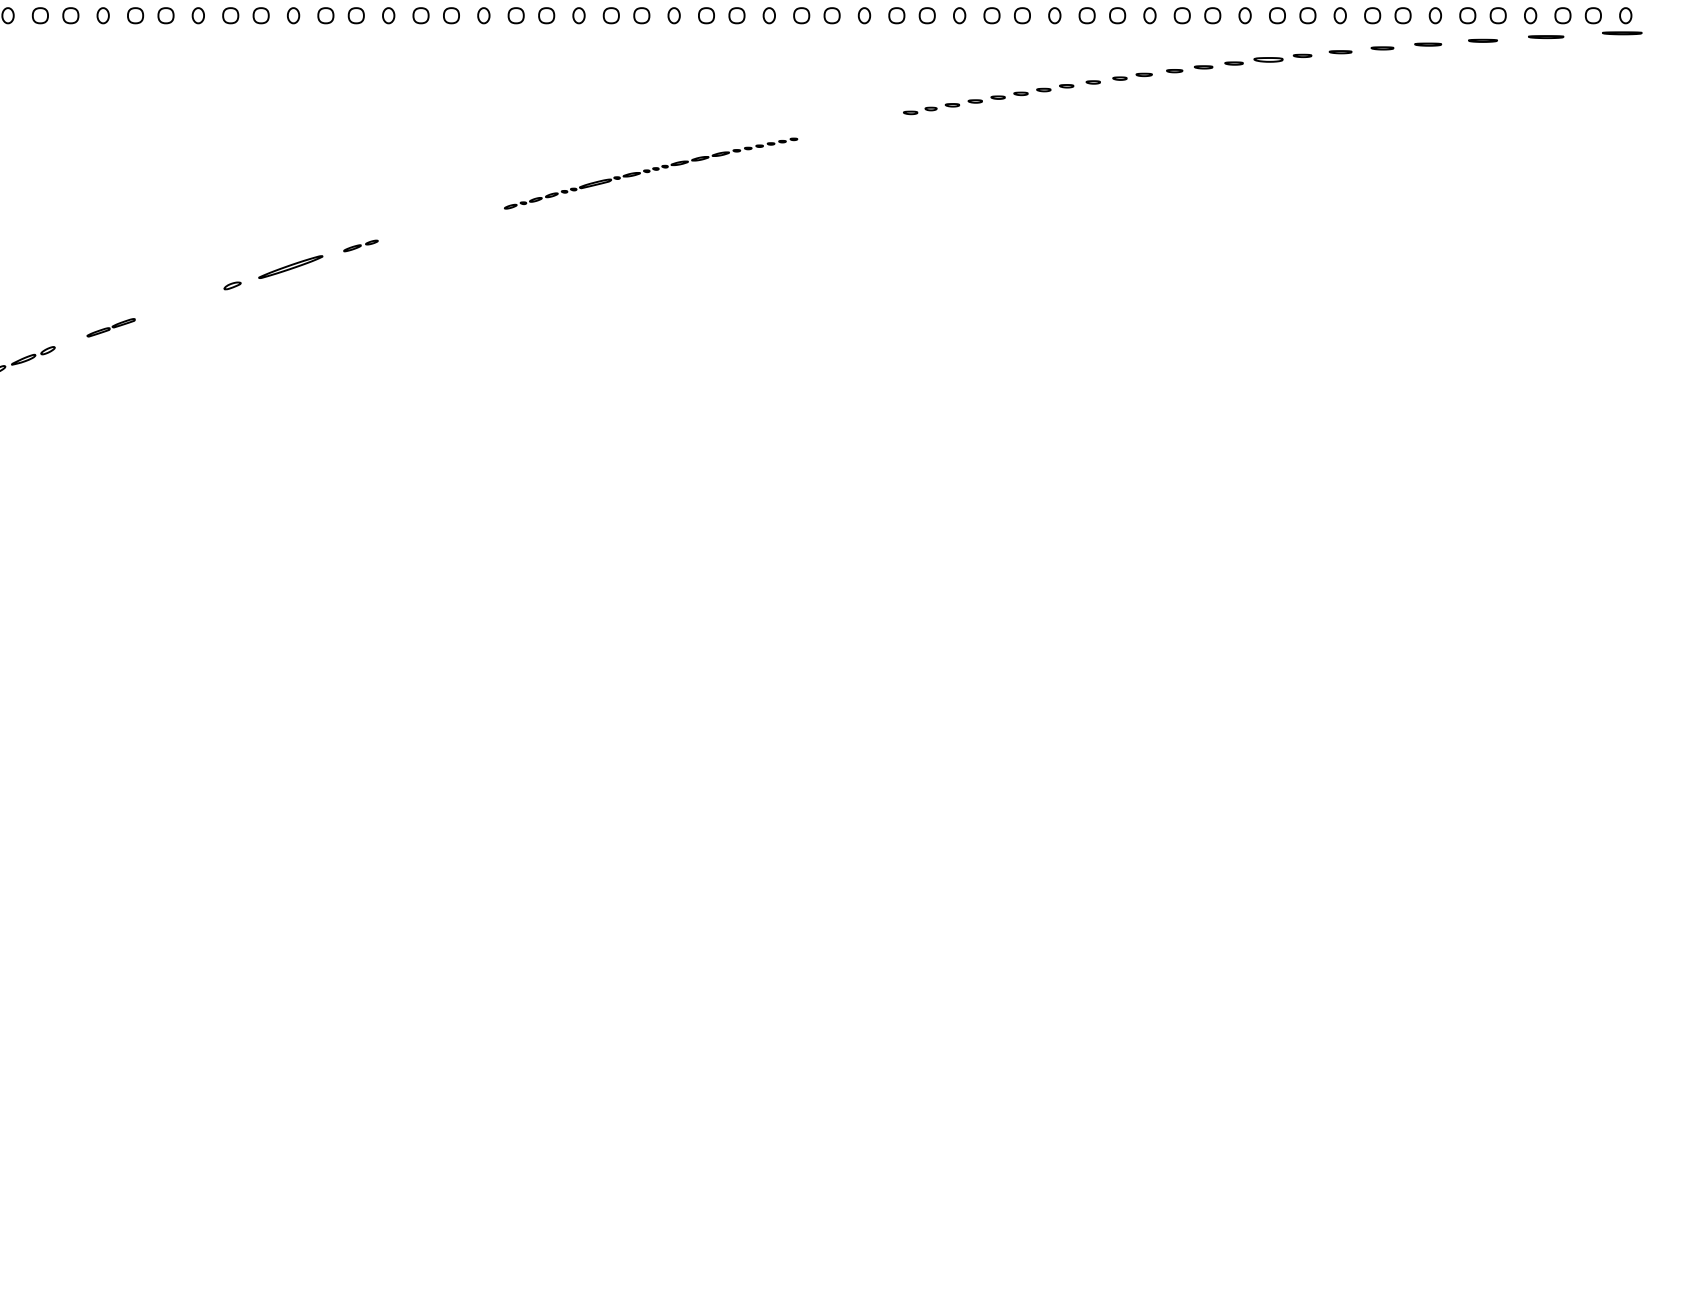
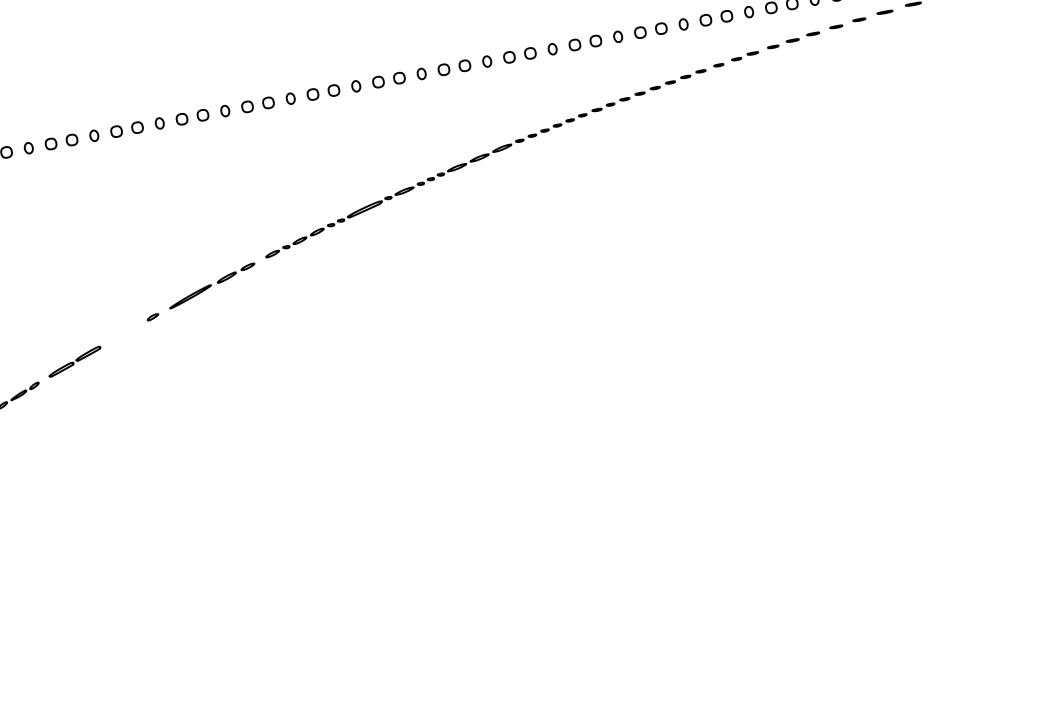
part: (1267, 59) -> (835, 26), size x0.62
part: (650, 173) -> (425, 185), size x1.67
part: (360, 245) -> (235, 272), size x1.67
part: (110, 327) -> (74, 361), size x1.67

